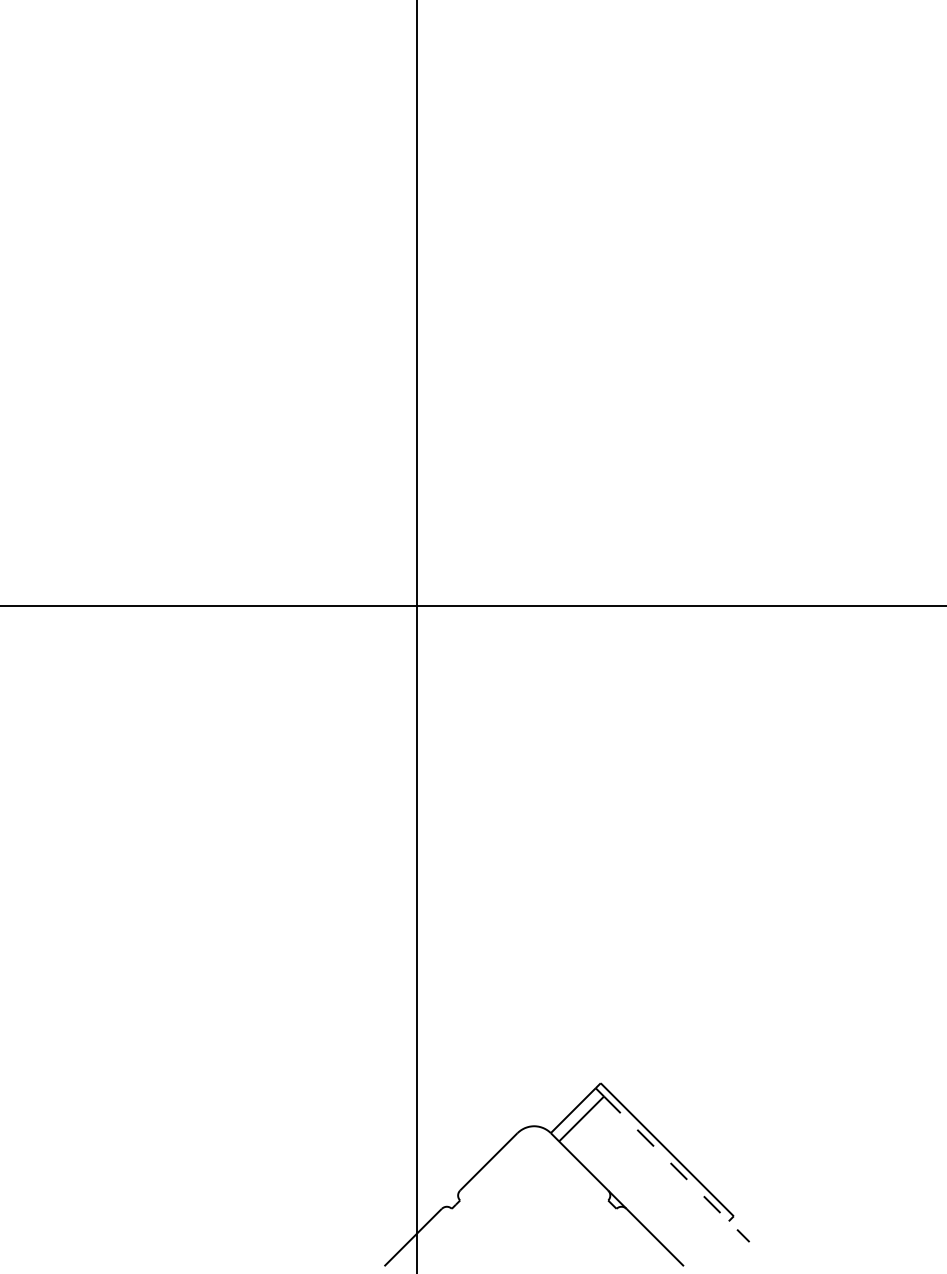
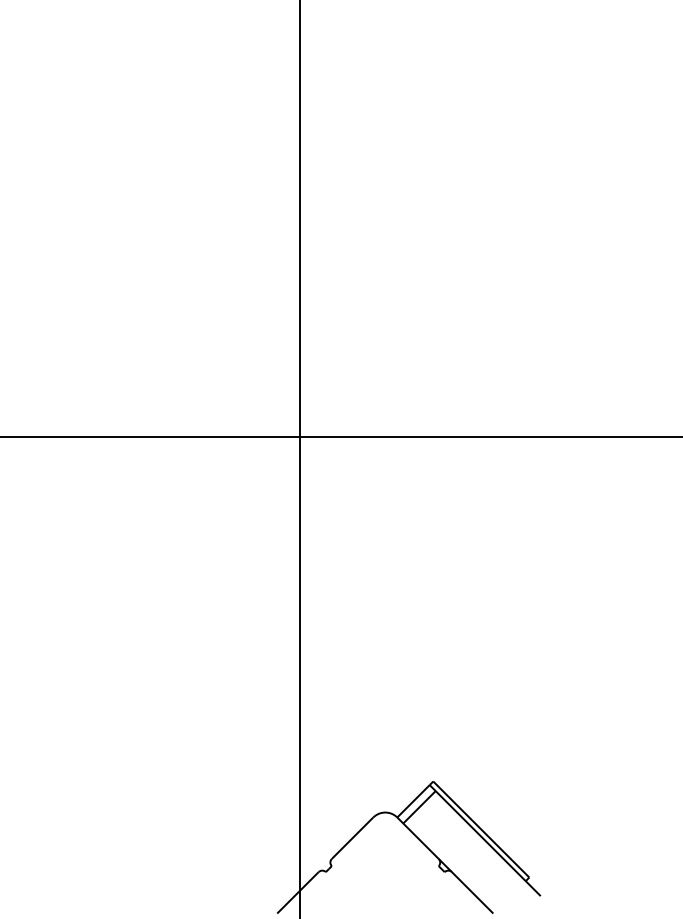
line: (676, 1169) -> (487, 843), dashed -> solid

